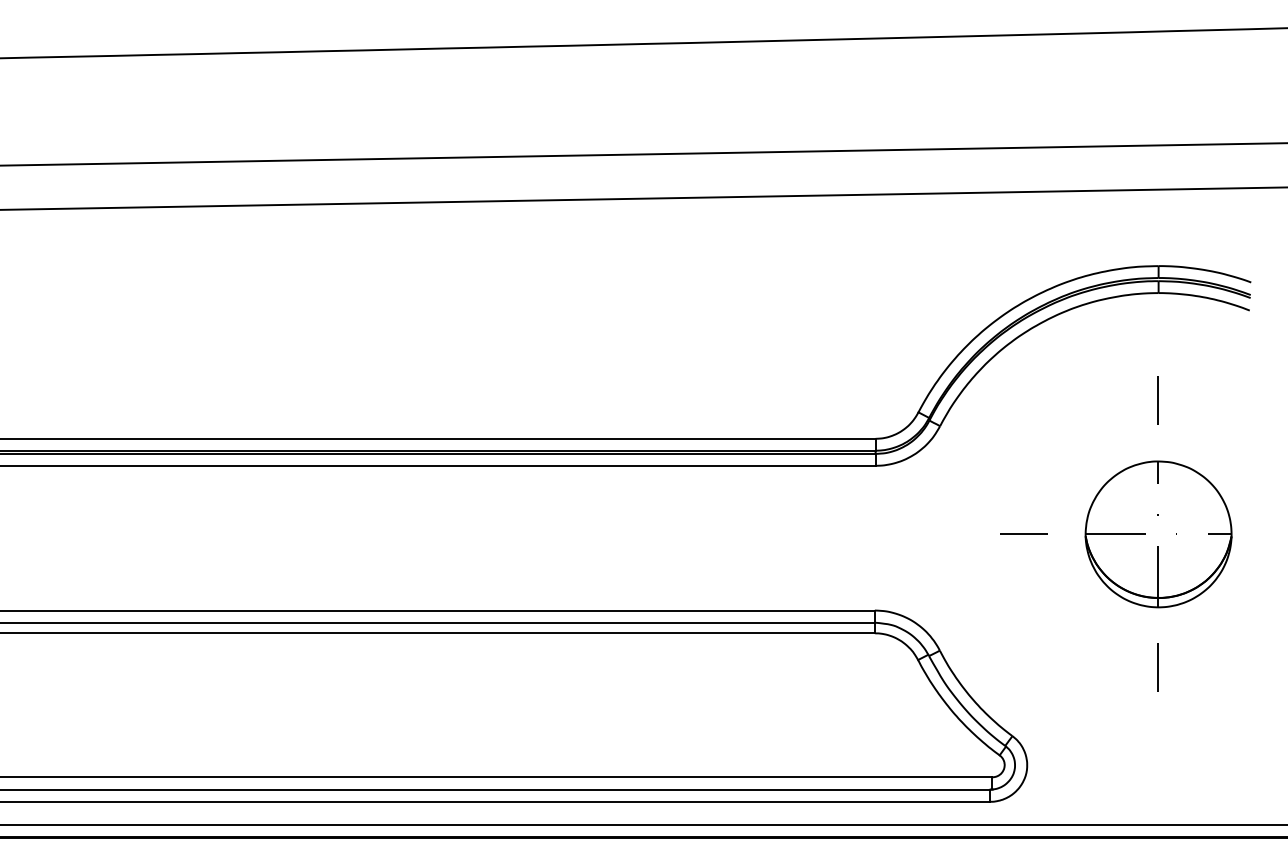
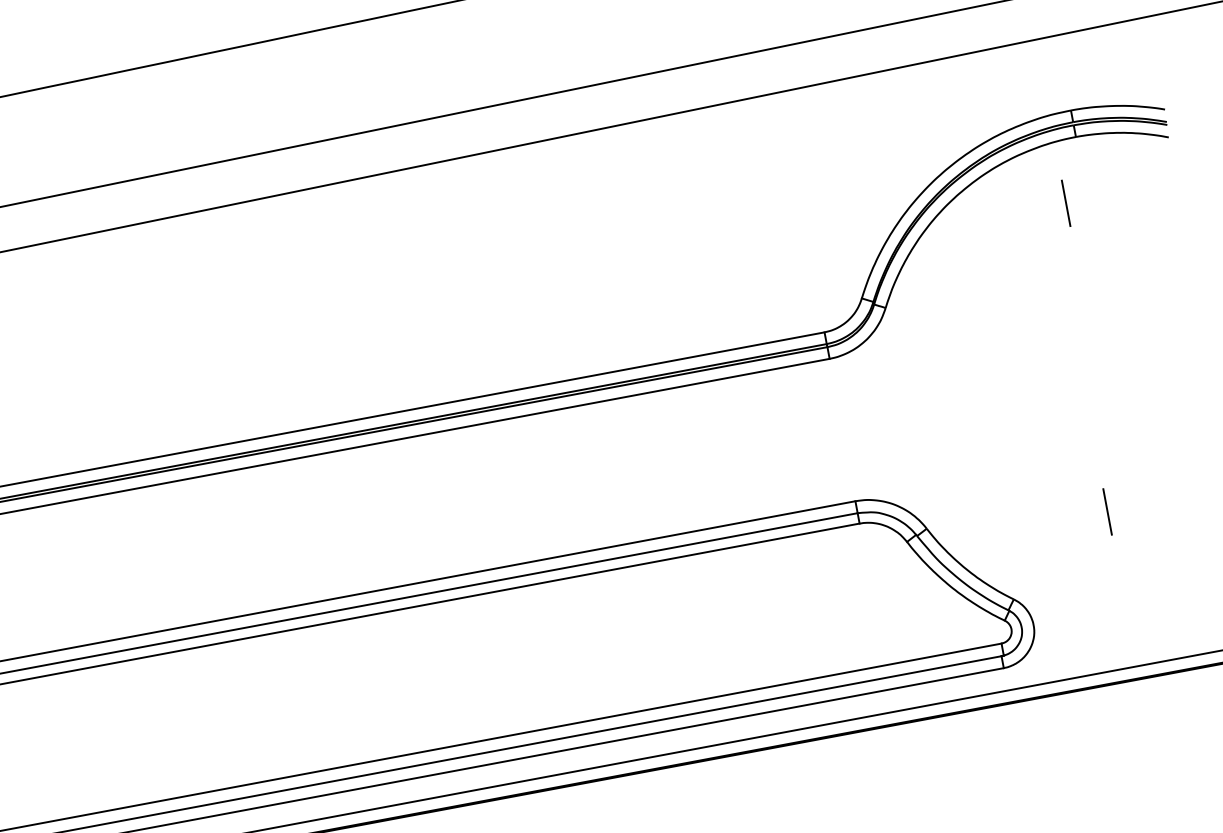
line: (1157, 400) -> (1065, 203), moved
line: (1024, 533) -> (988, 398), removed
part: (1158, 534) -> (1120, 374), removed
line: (1157, 667) -> (1107, 512), moved

